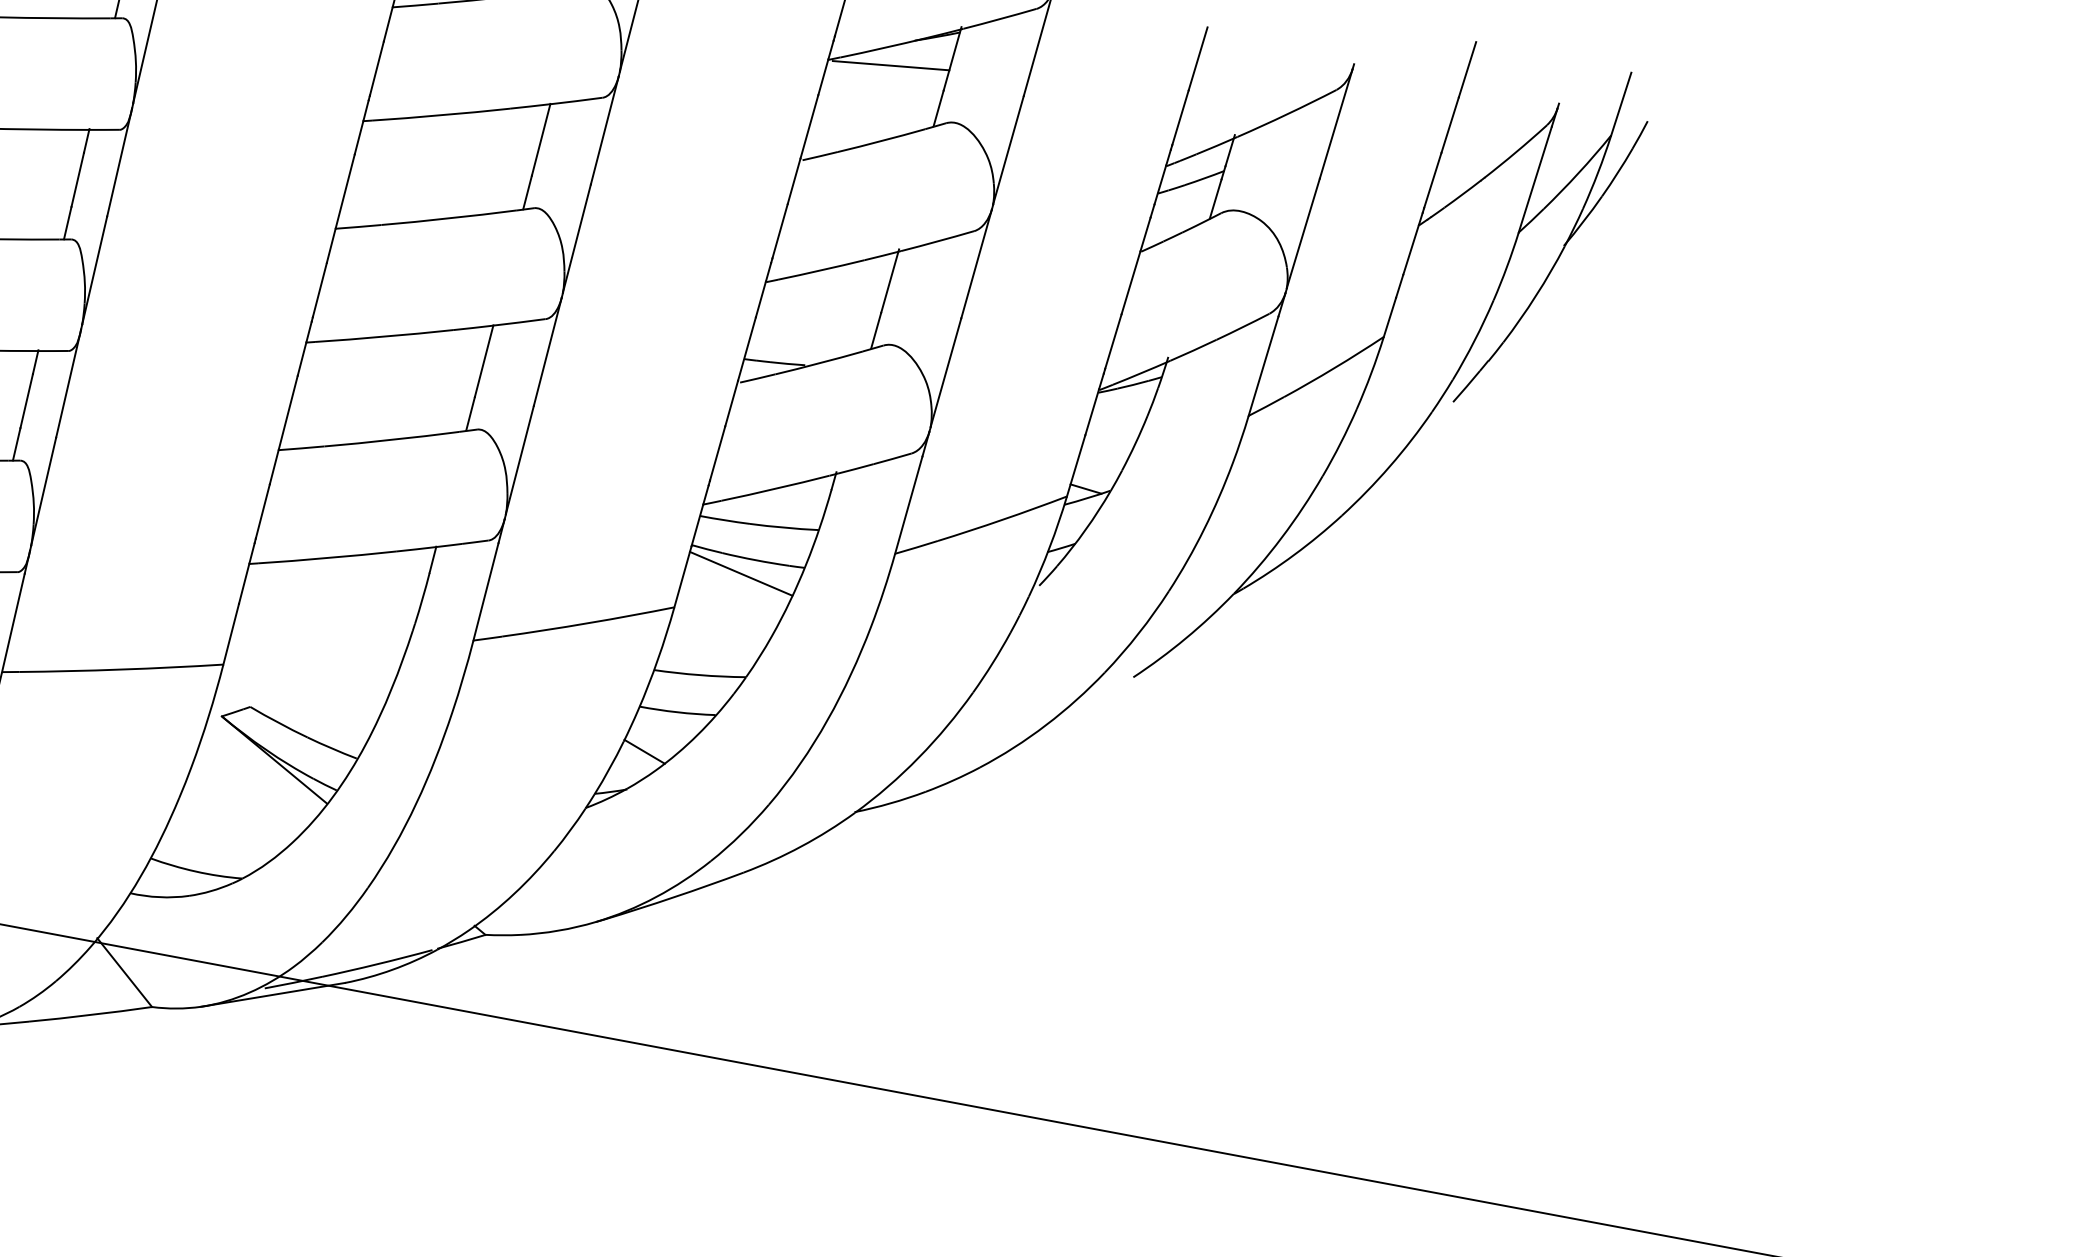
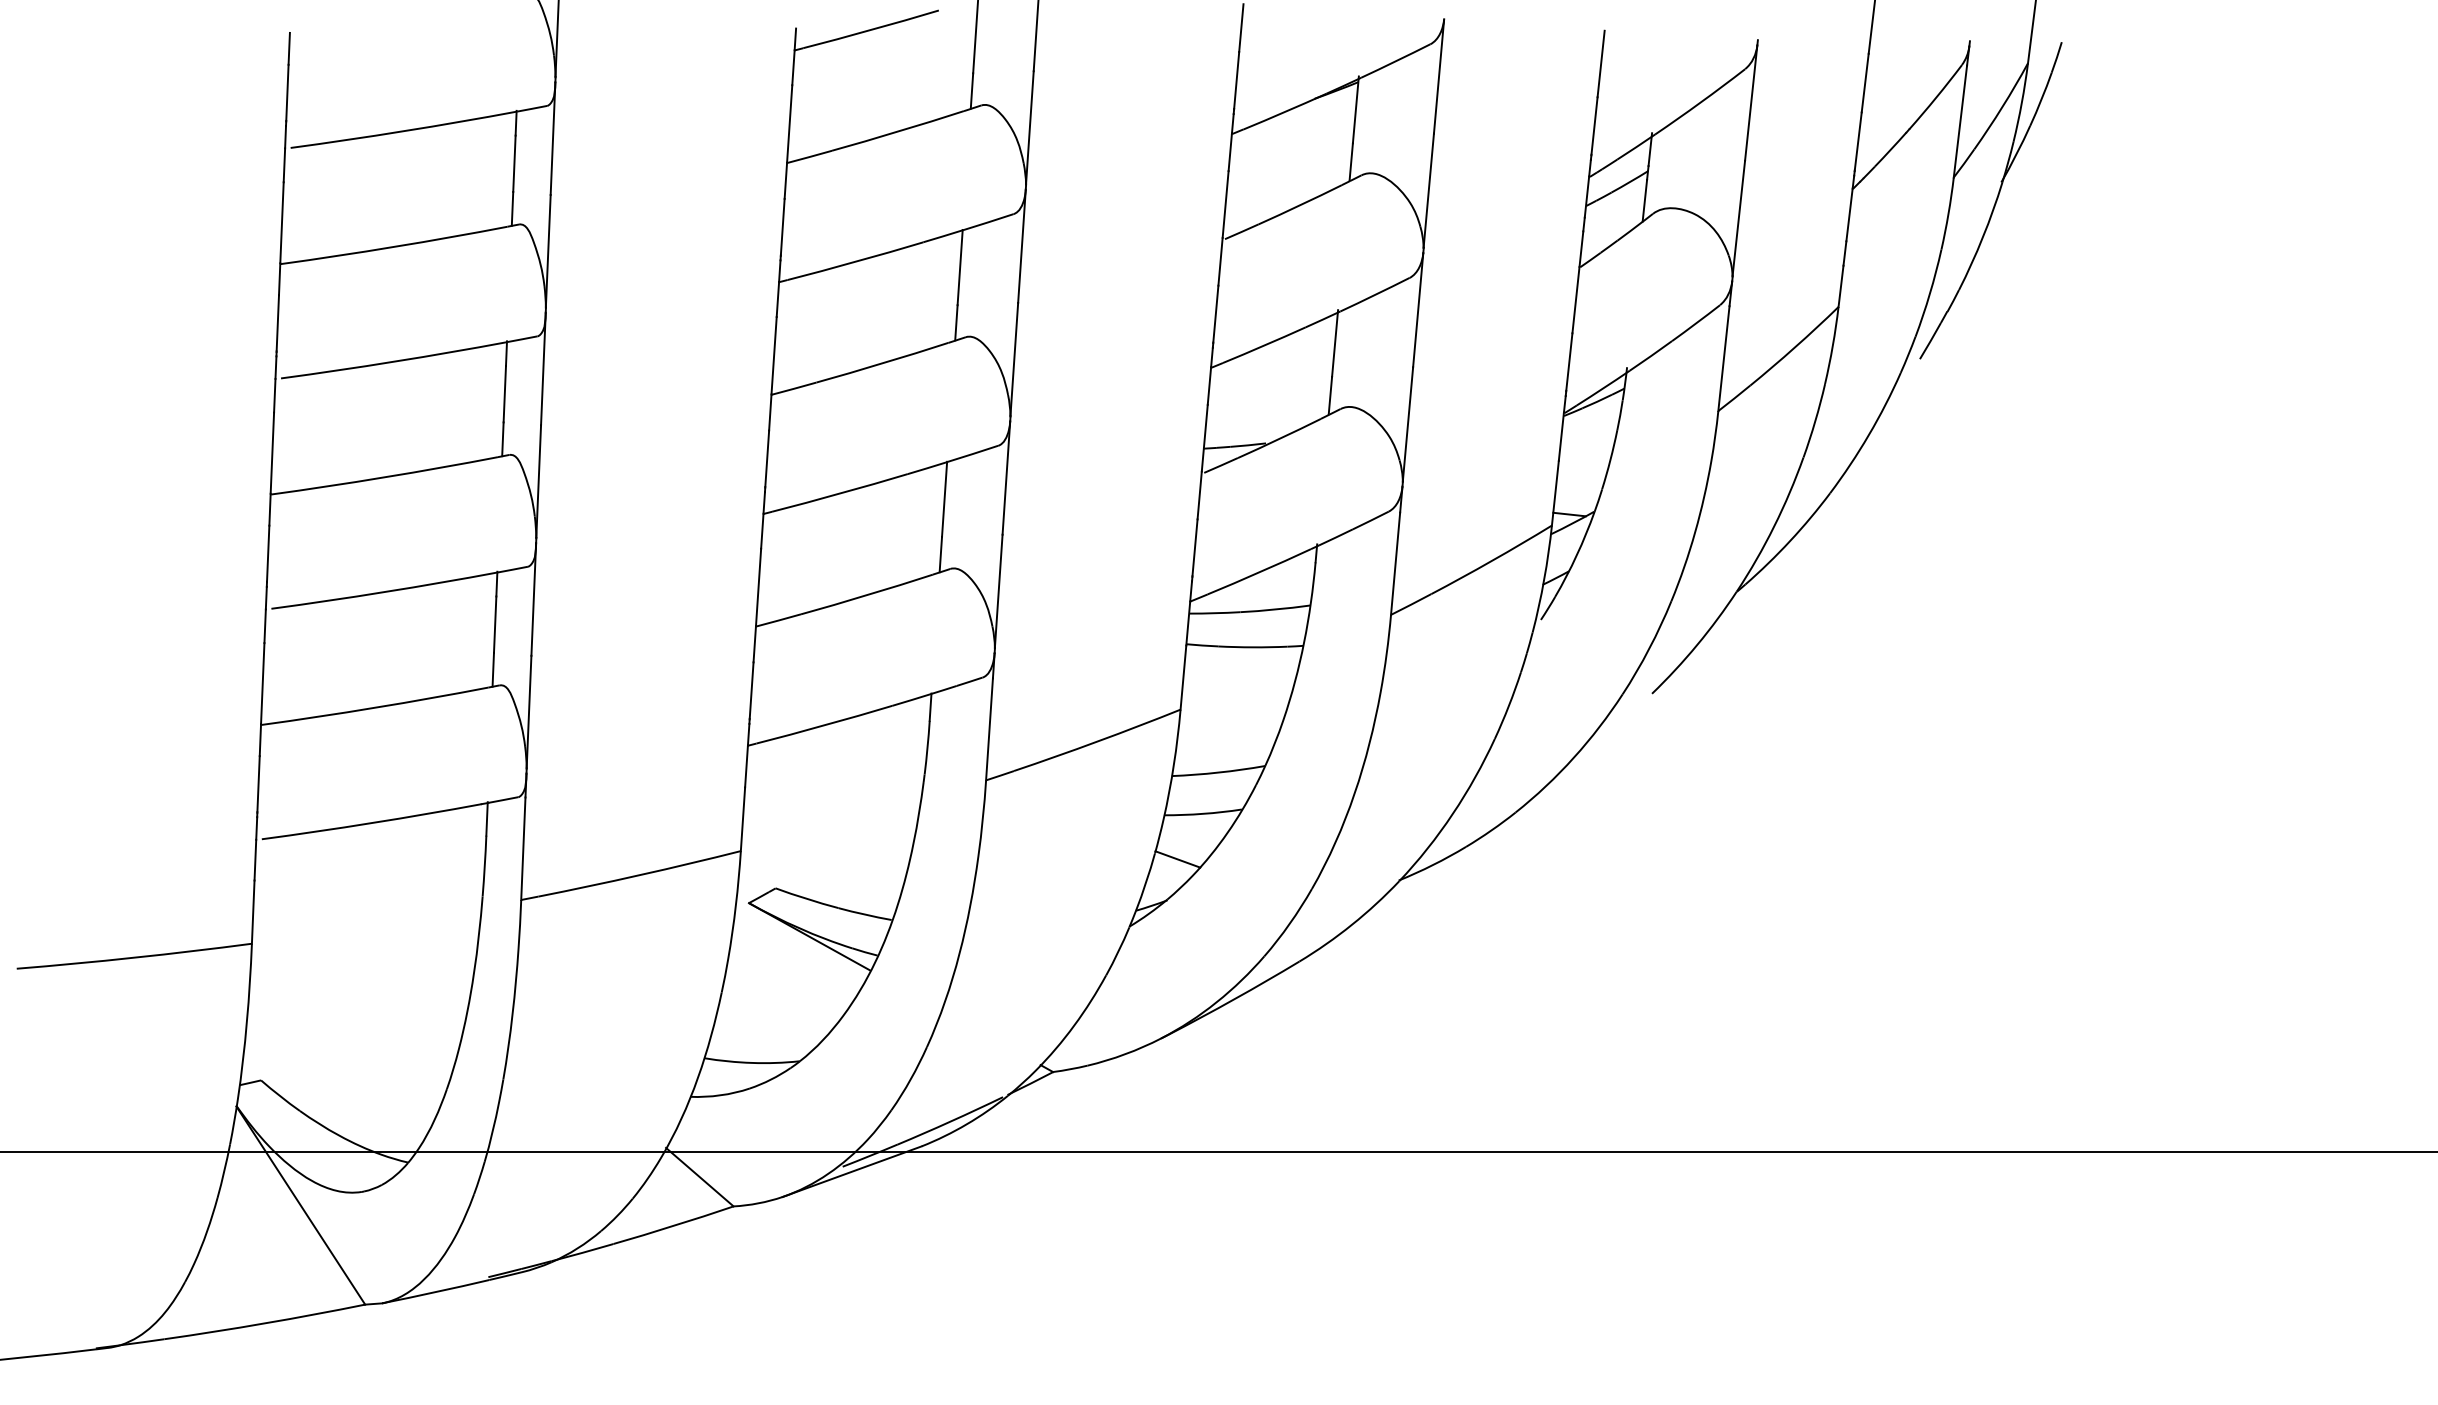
line: (890, 64) -> (1295, 127), removed
line: (740, 573) -> (1240, 663), removed

